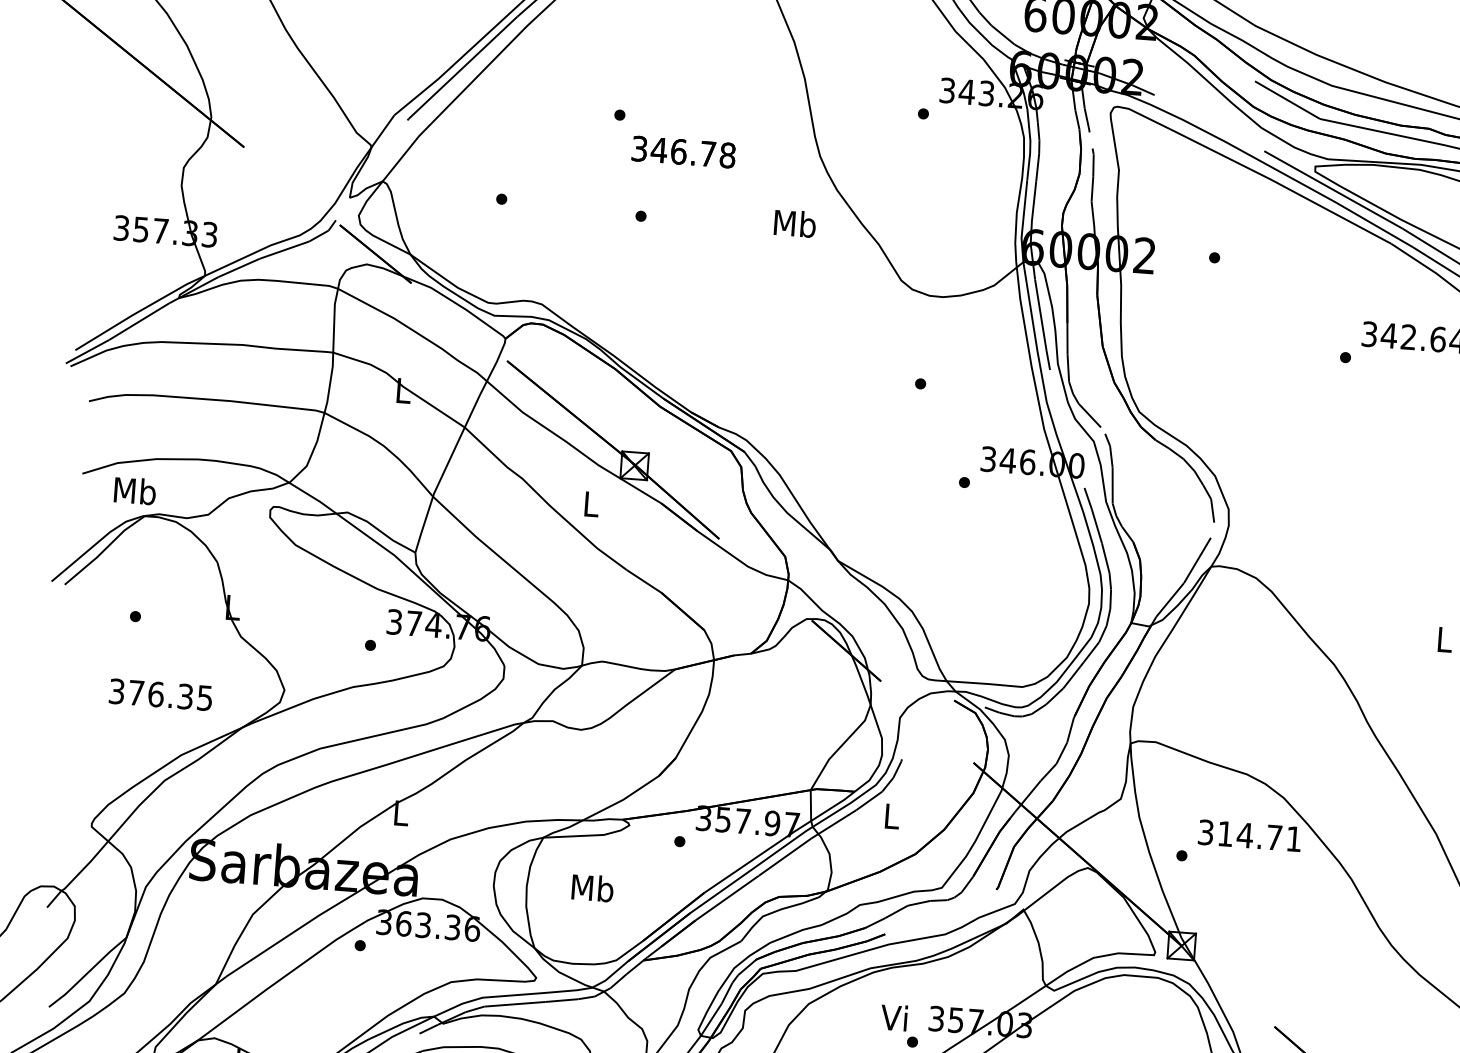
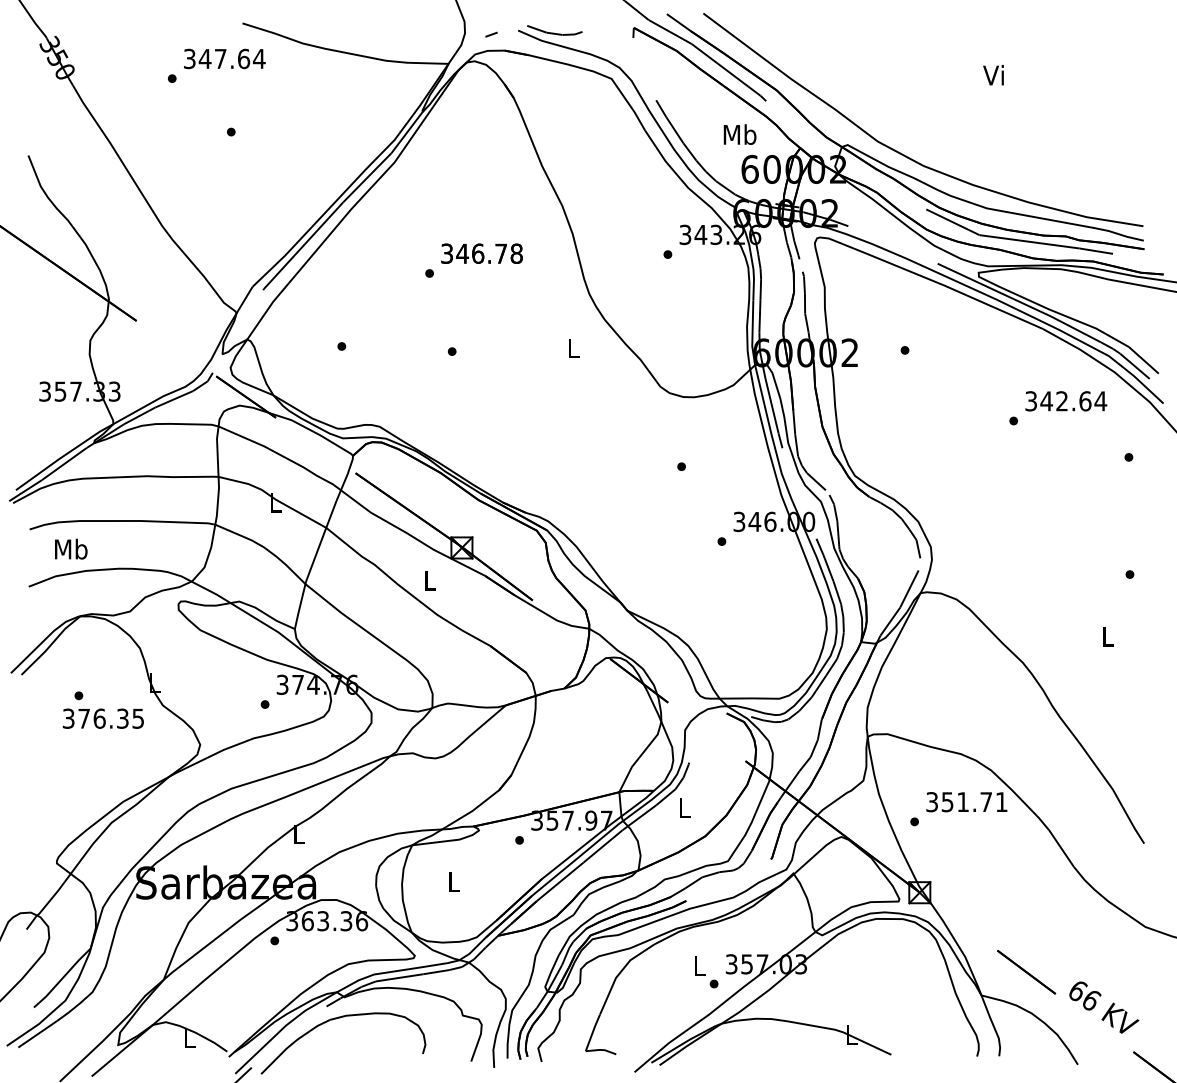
text: (683, 151) -> (481, 253), moved
text: (794, 223) -> (573, 348), Mb -> L
text: (135, 490) -> (71, 548), moved
text: (160, 694) -> (103, 718), moved
text: (1235, 835) -> (955, 802), 314.71 -> 351.71
text: (592, 887) -> (453, 881), Mb -> L
text: (893, 1017) -> (697, 965), Vi -> L

